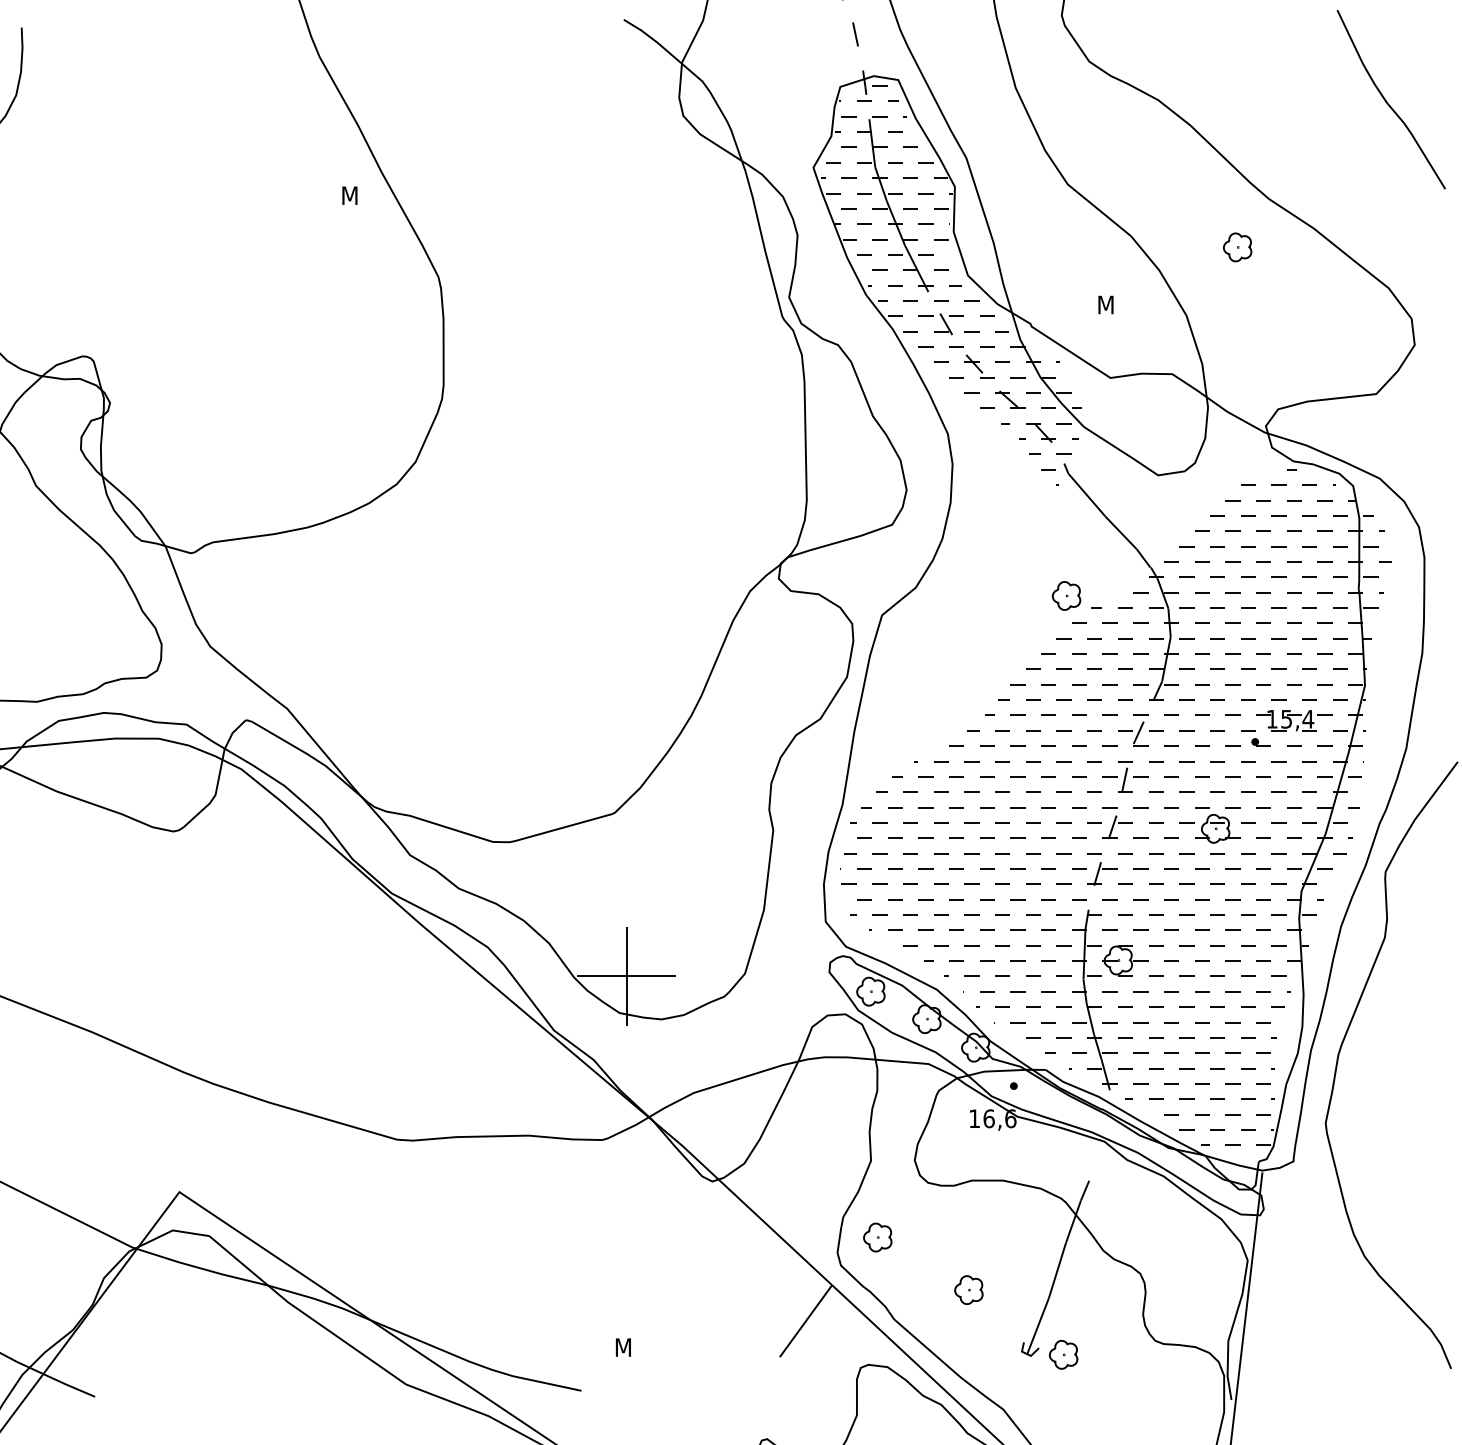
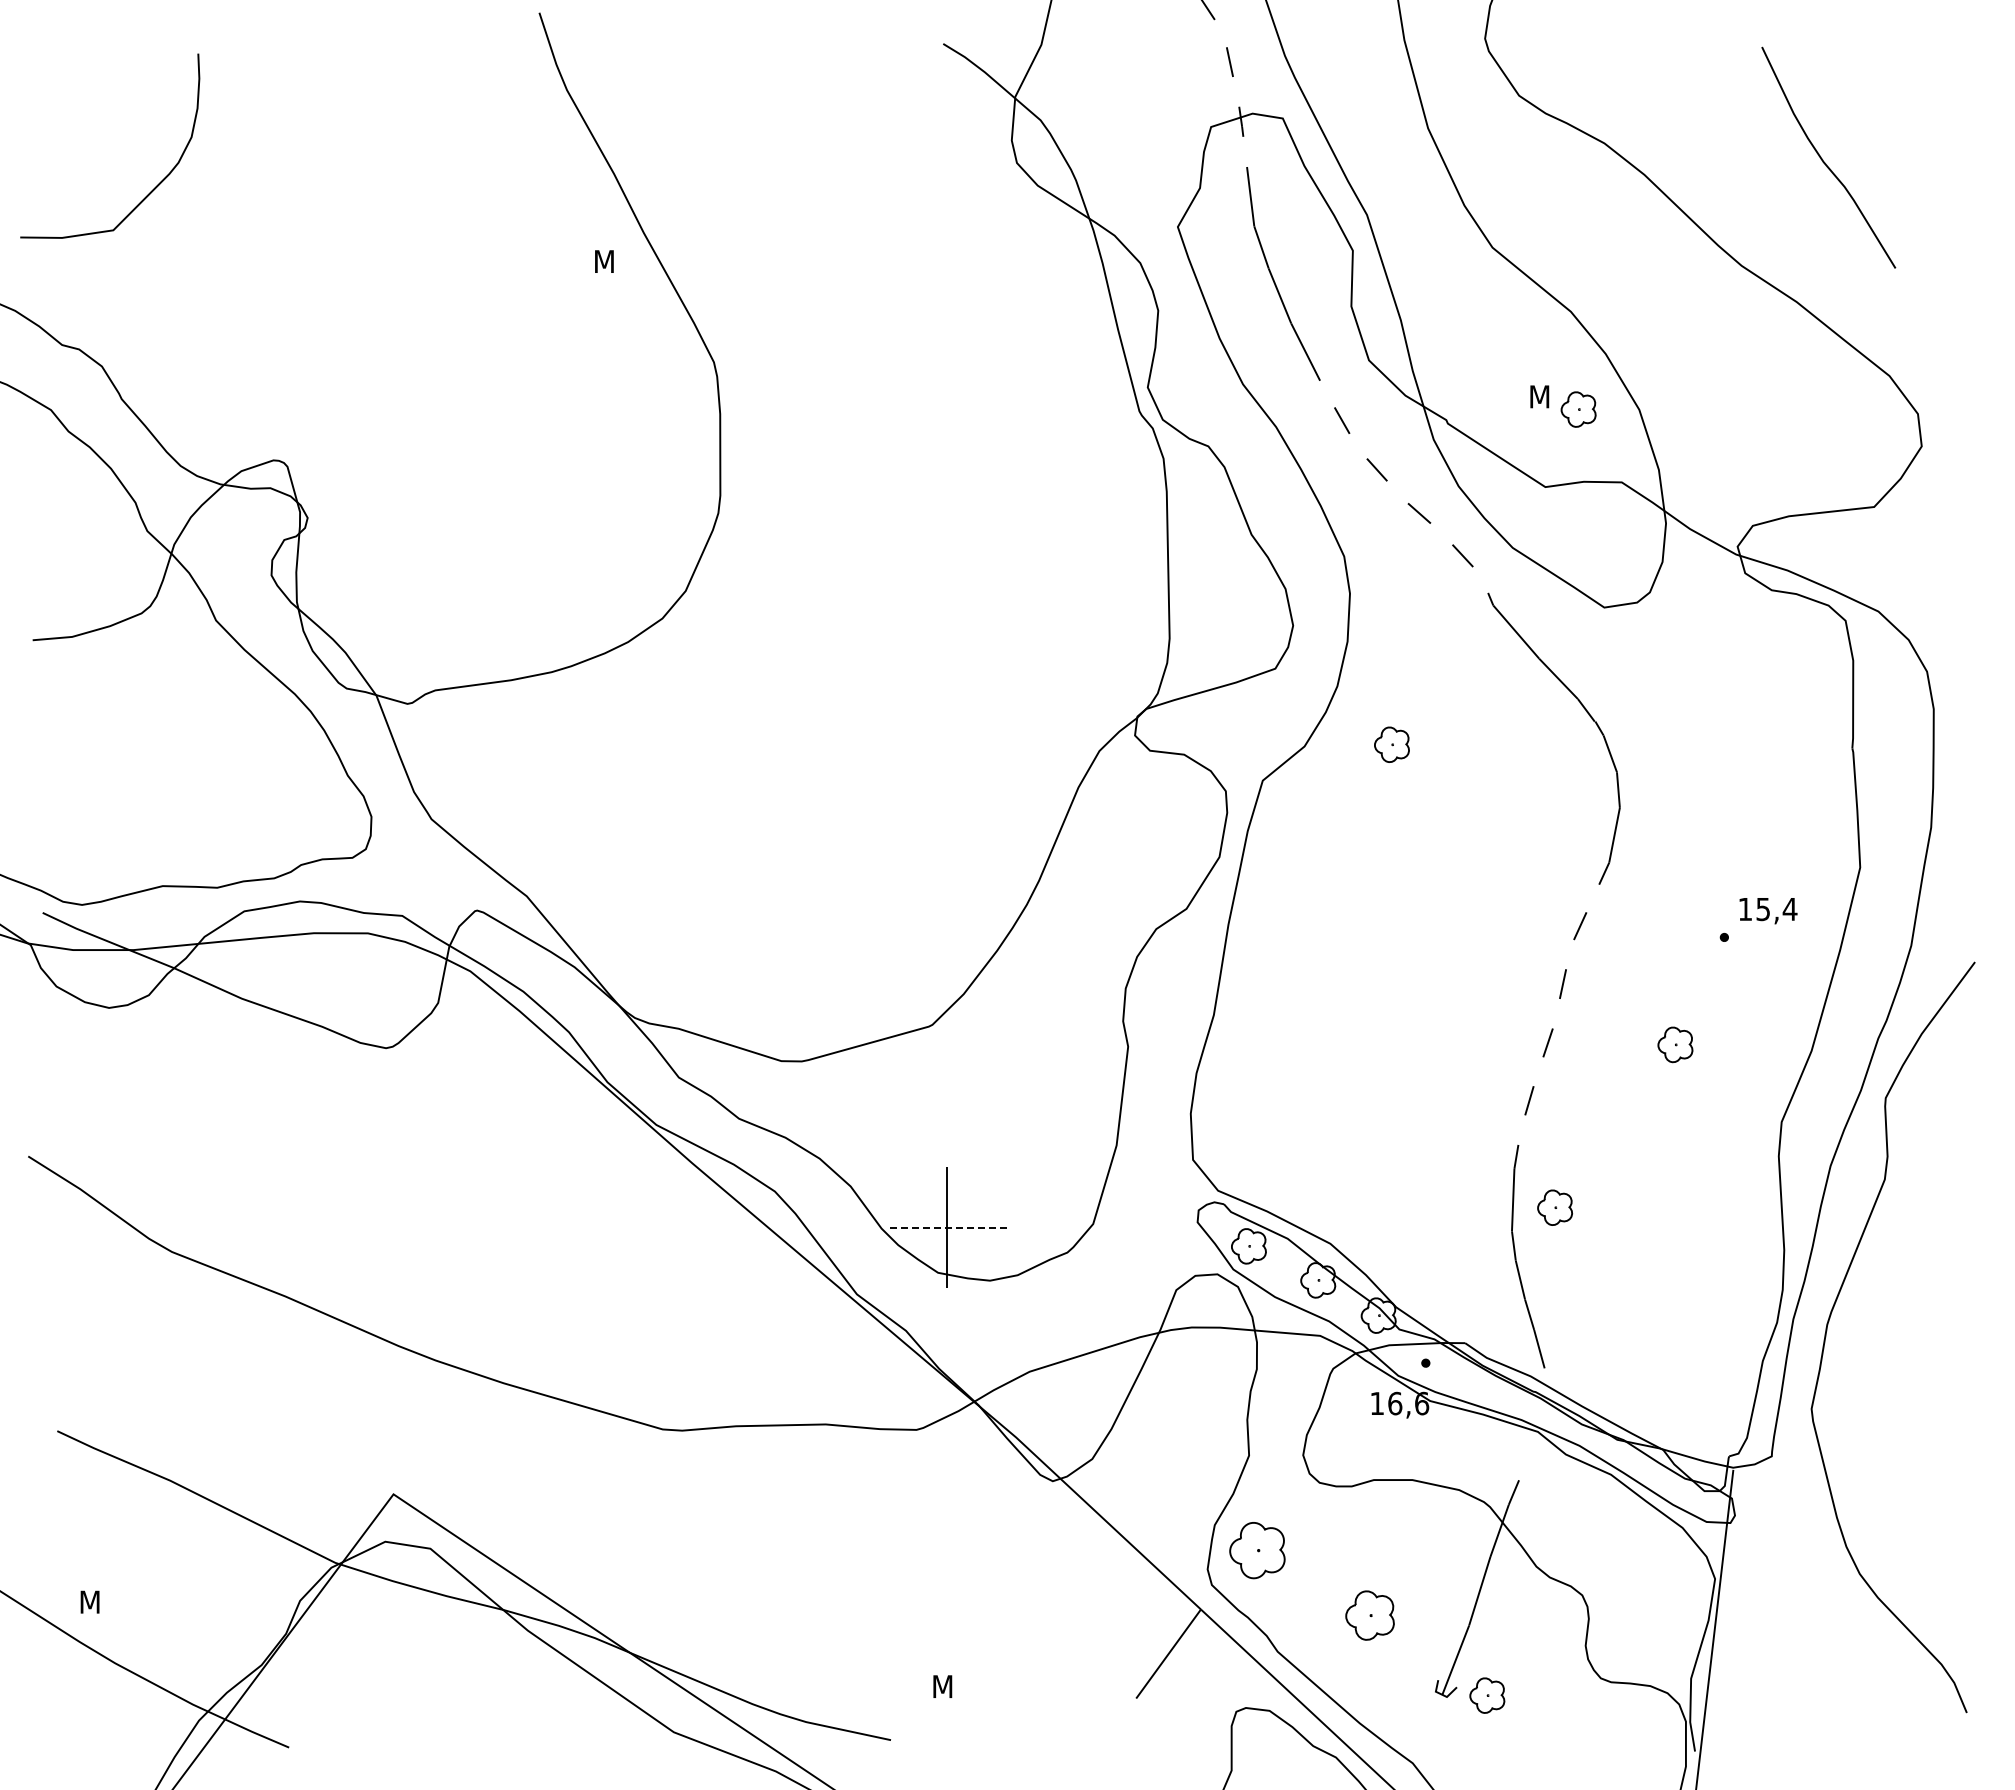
curve: (1387, 102) -> (1824, 161), moved
part: (1237, 247) -> (1578, 409), moved
hatch: (951, 285) -> (1348, 372), removed
part: (1066, 595) -> (1391, 744), moved
hatch: (1116, 807) -> (1552, 1018), removed
line: (626, 976) -> (946, 1227), solid -> dashed
part: (877, 1237) -> (1257, 1550), size x1.6
part: (969, 1290) -> (1370, 1615), size x1.4

